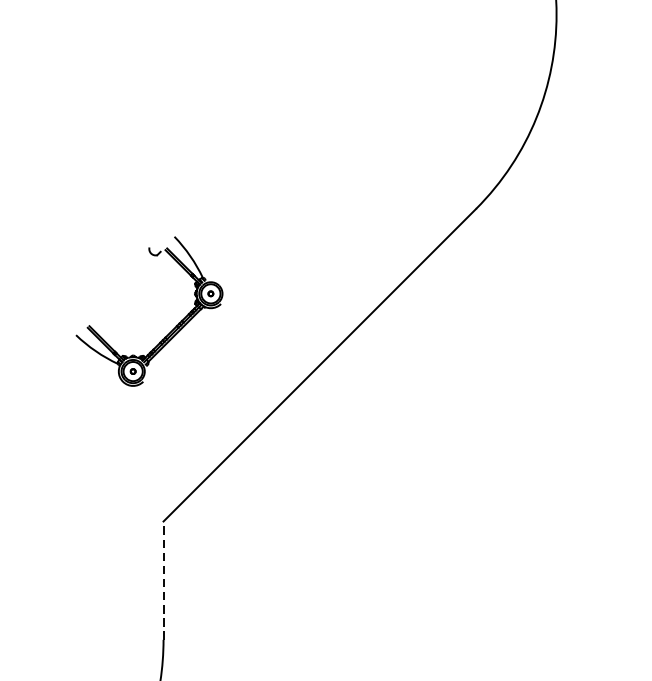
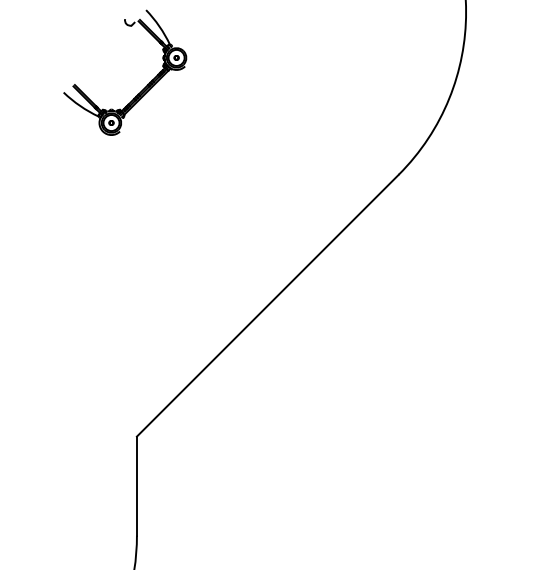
part: (170, 331) -> (142, 89), moved
line: (163, 581) -> (136, 486), dashed -> solid

